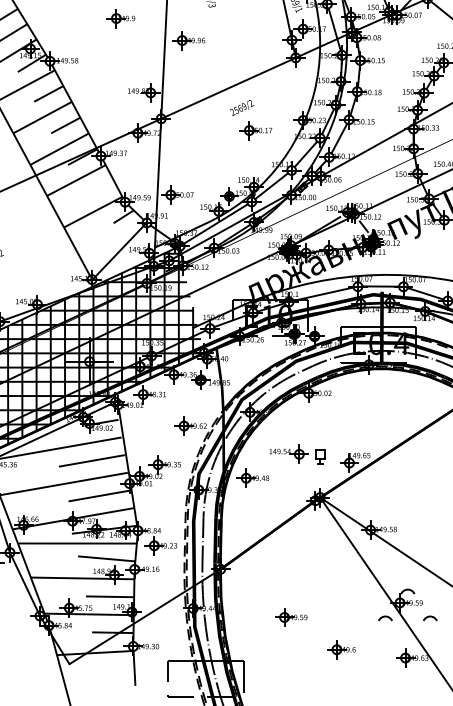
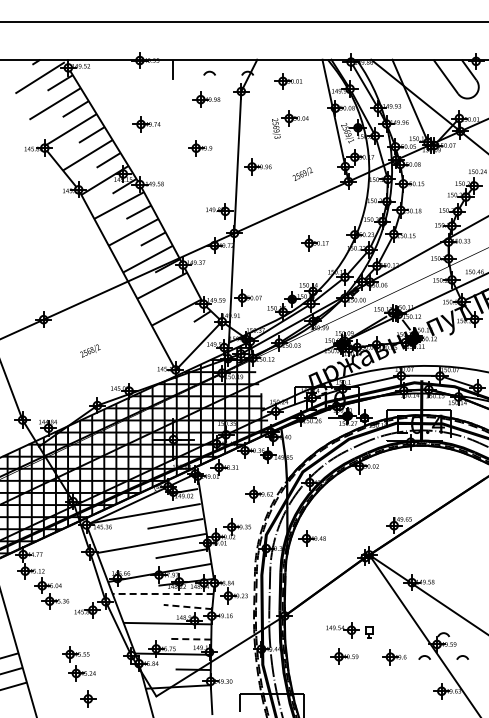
text: (241, 107) -> (302, 173), moved
part: (296, 454) -> (349, 630), moved
line: (76, 544) -> (162, 594), solid -> dashed
line: (106, 559) -> (187, 607), solid -> dashed
line: (109, 597) -> (190, 639), solid -> dashed
part: (341, 650) -> (394, 657), moved

